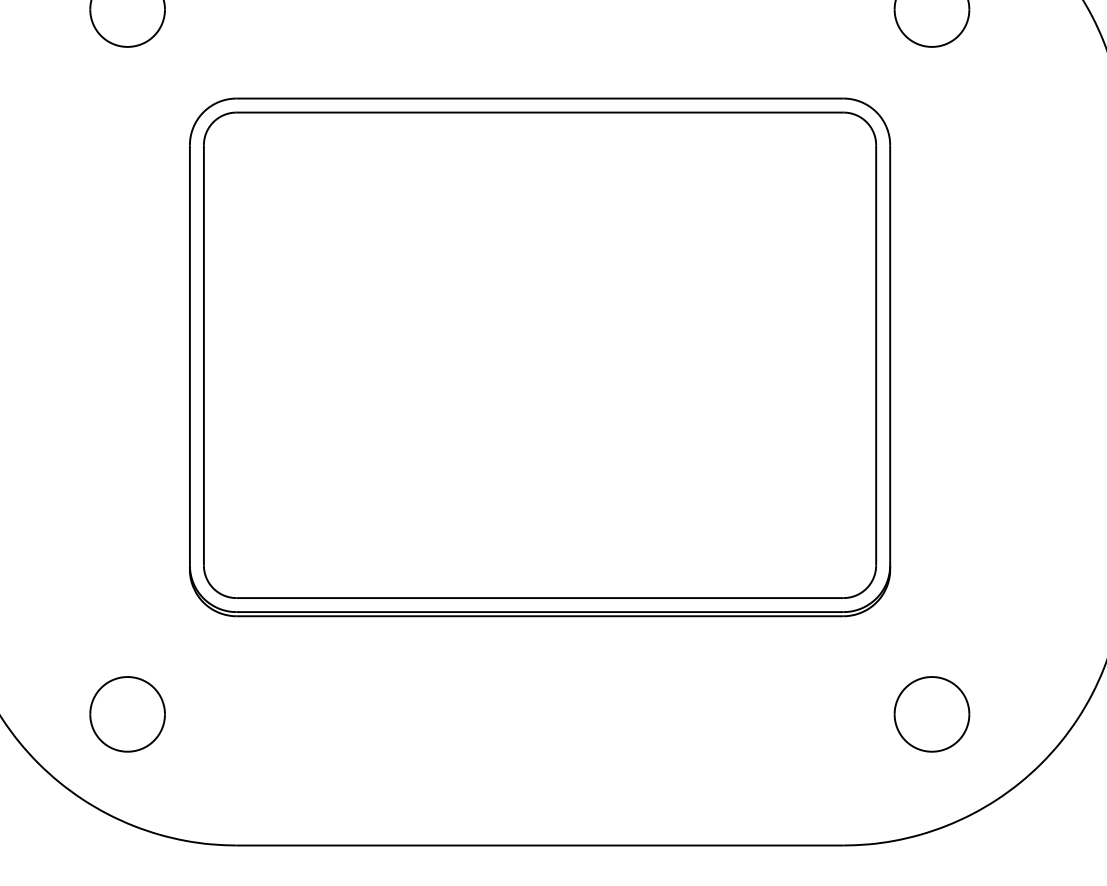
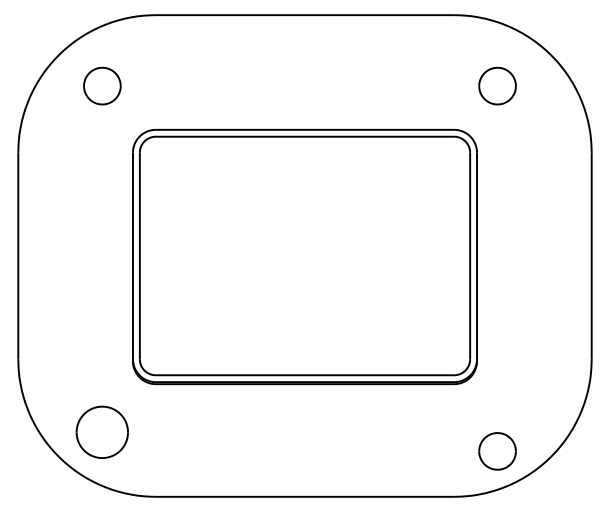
part: (127, 714) -> (102, 432), size x1.4
part: (931, 714) -> (497, 451), moved

